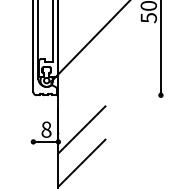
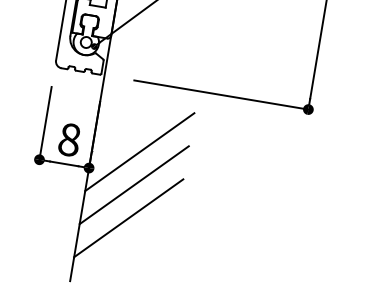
line: (116, 95) -> (219, 95), added
line: (33, 123) -> (45, 123), added
line: (81, 146) -> (133, 184), added

